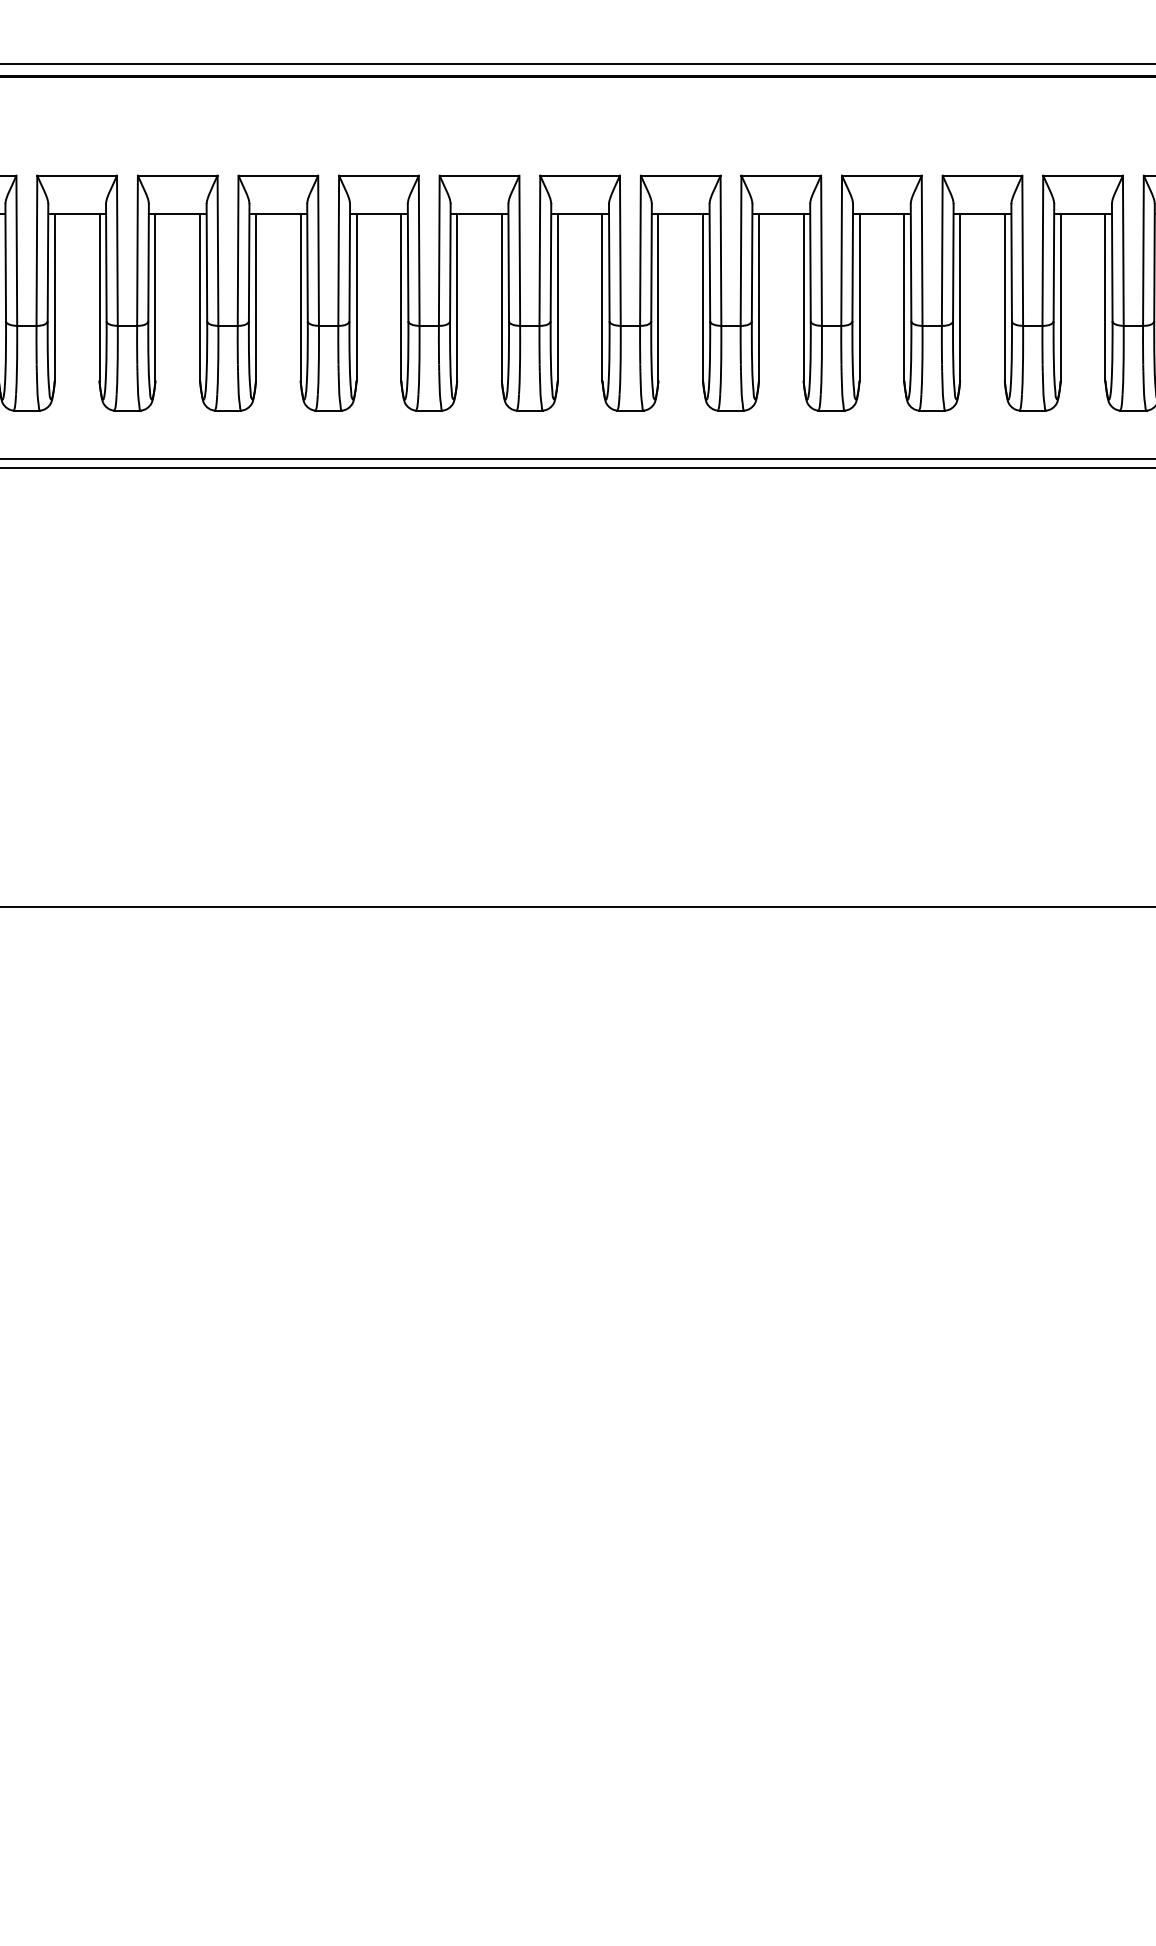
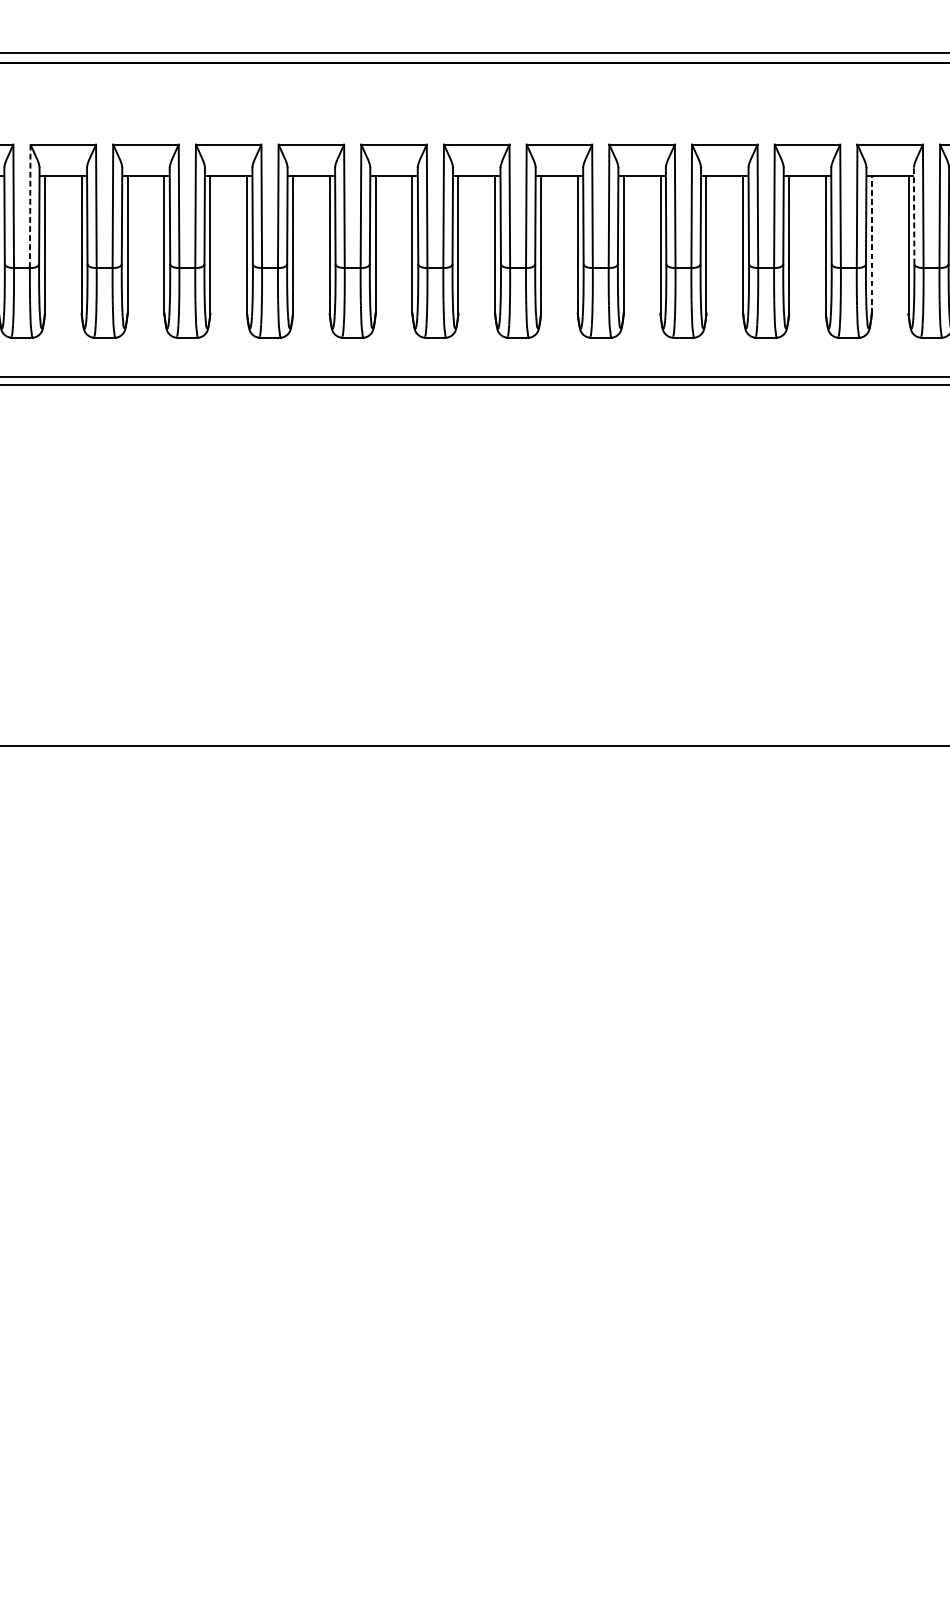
line: (36, 250) -> (29, 206), solid -> dashed
line: (1112, 262) -> (914, 215), solid -> dashed
line: (1060, 297) -> (871, 244), solid -> dashed

